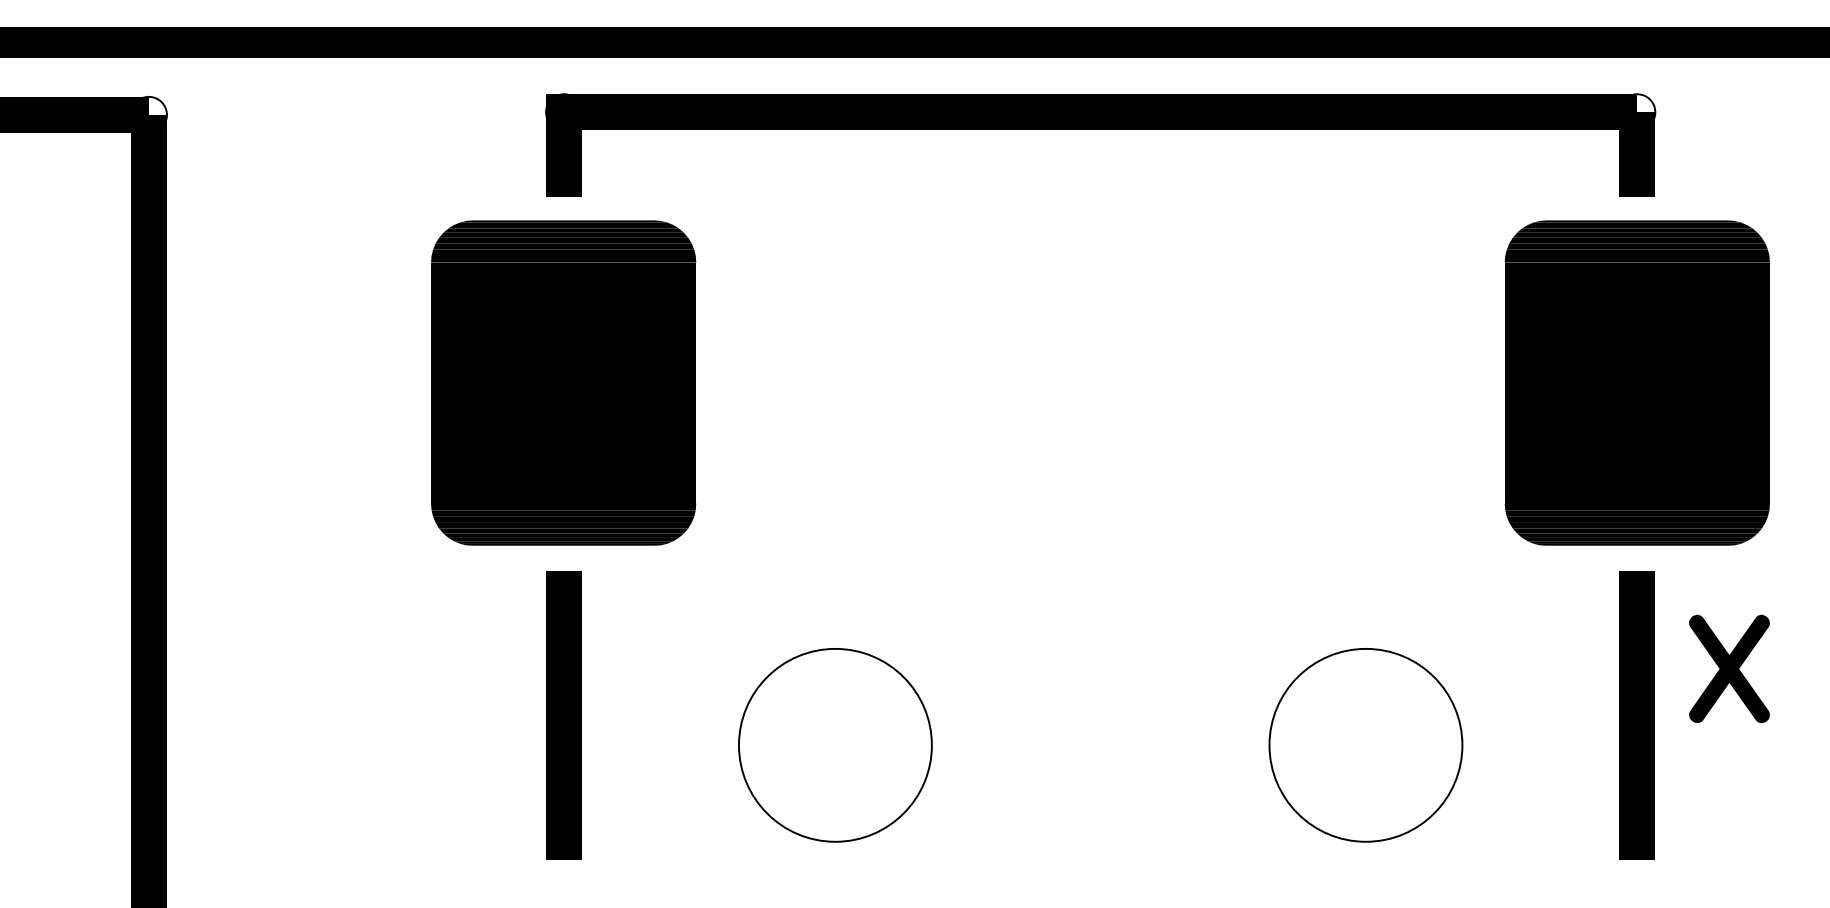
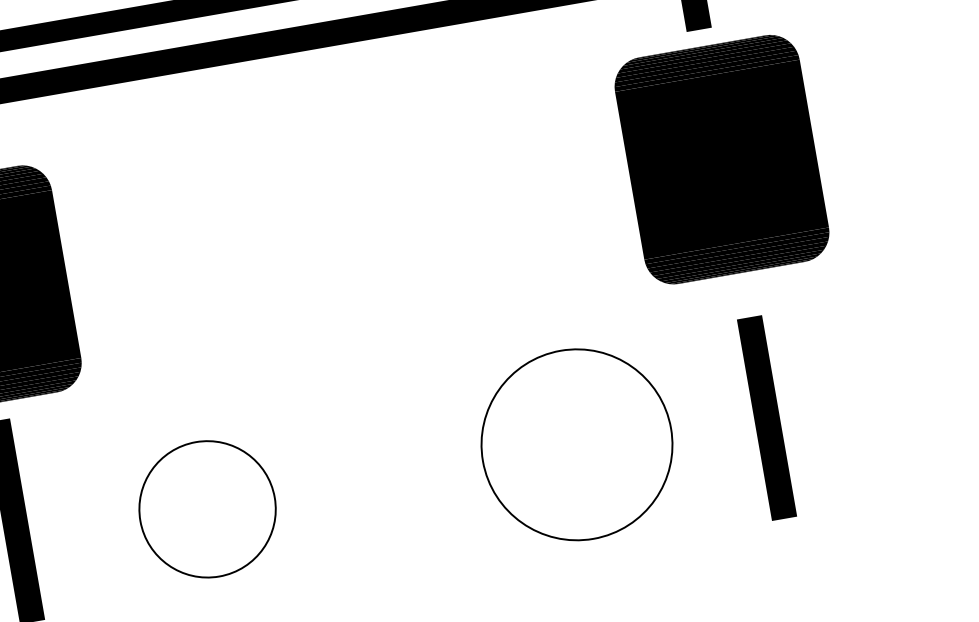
part: (1729, 668) -> (820, 347), removed
line: (1636, 715) -> (766, 418), moved
part: (1365, 745) -> (576, 445), size x1.4

